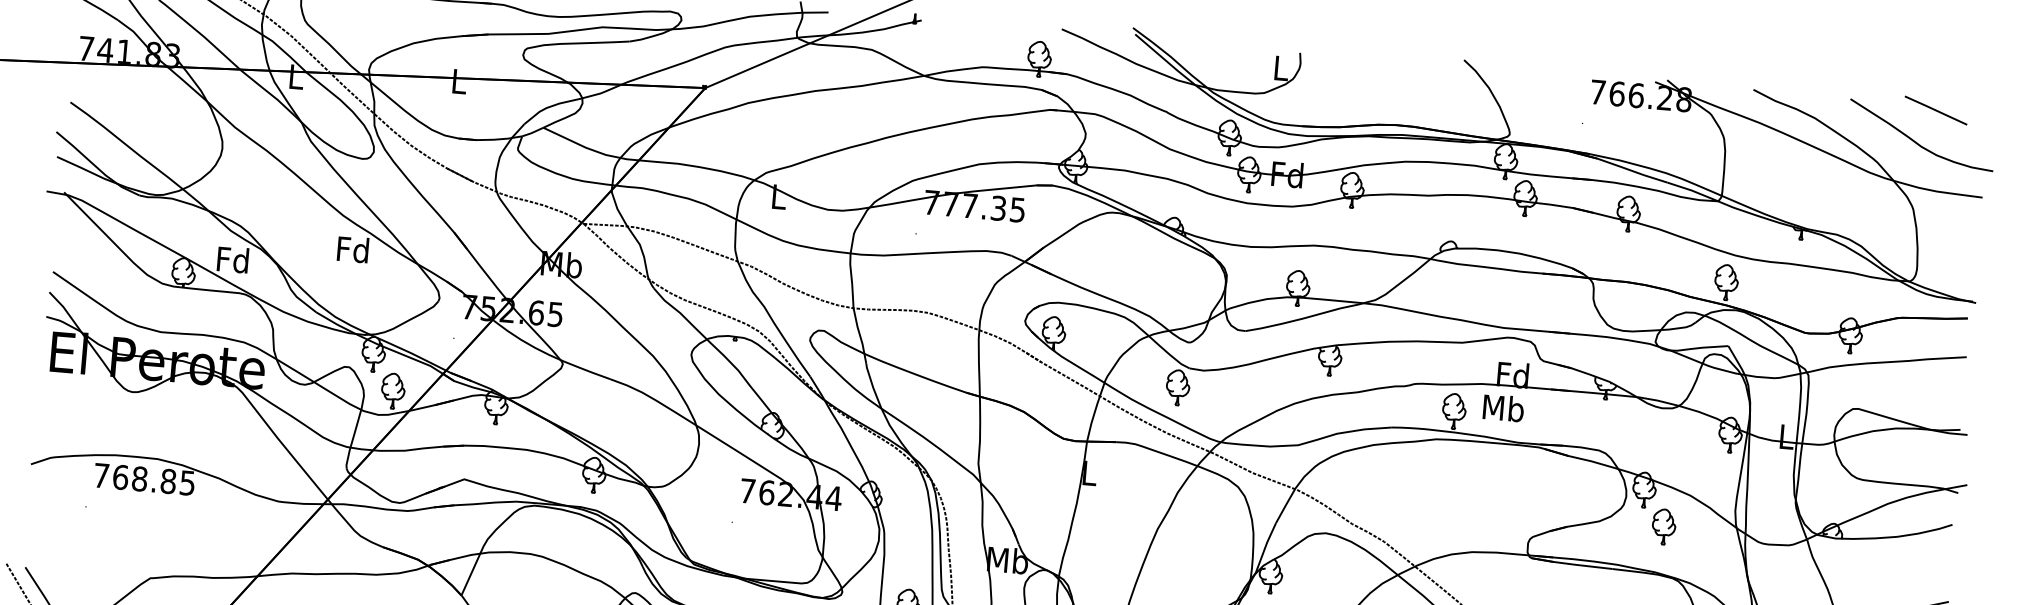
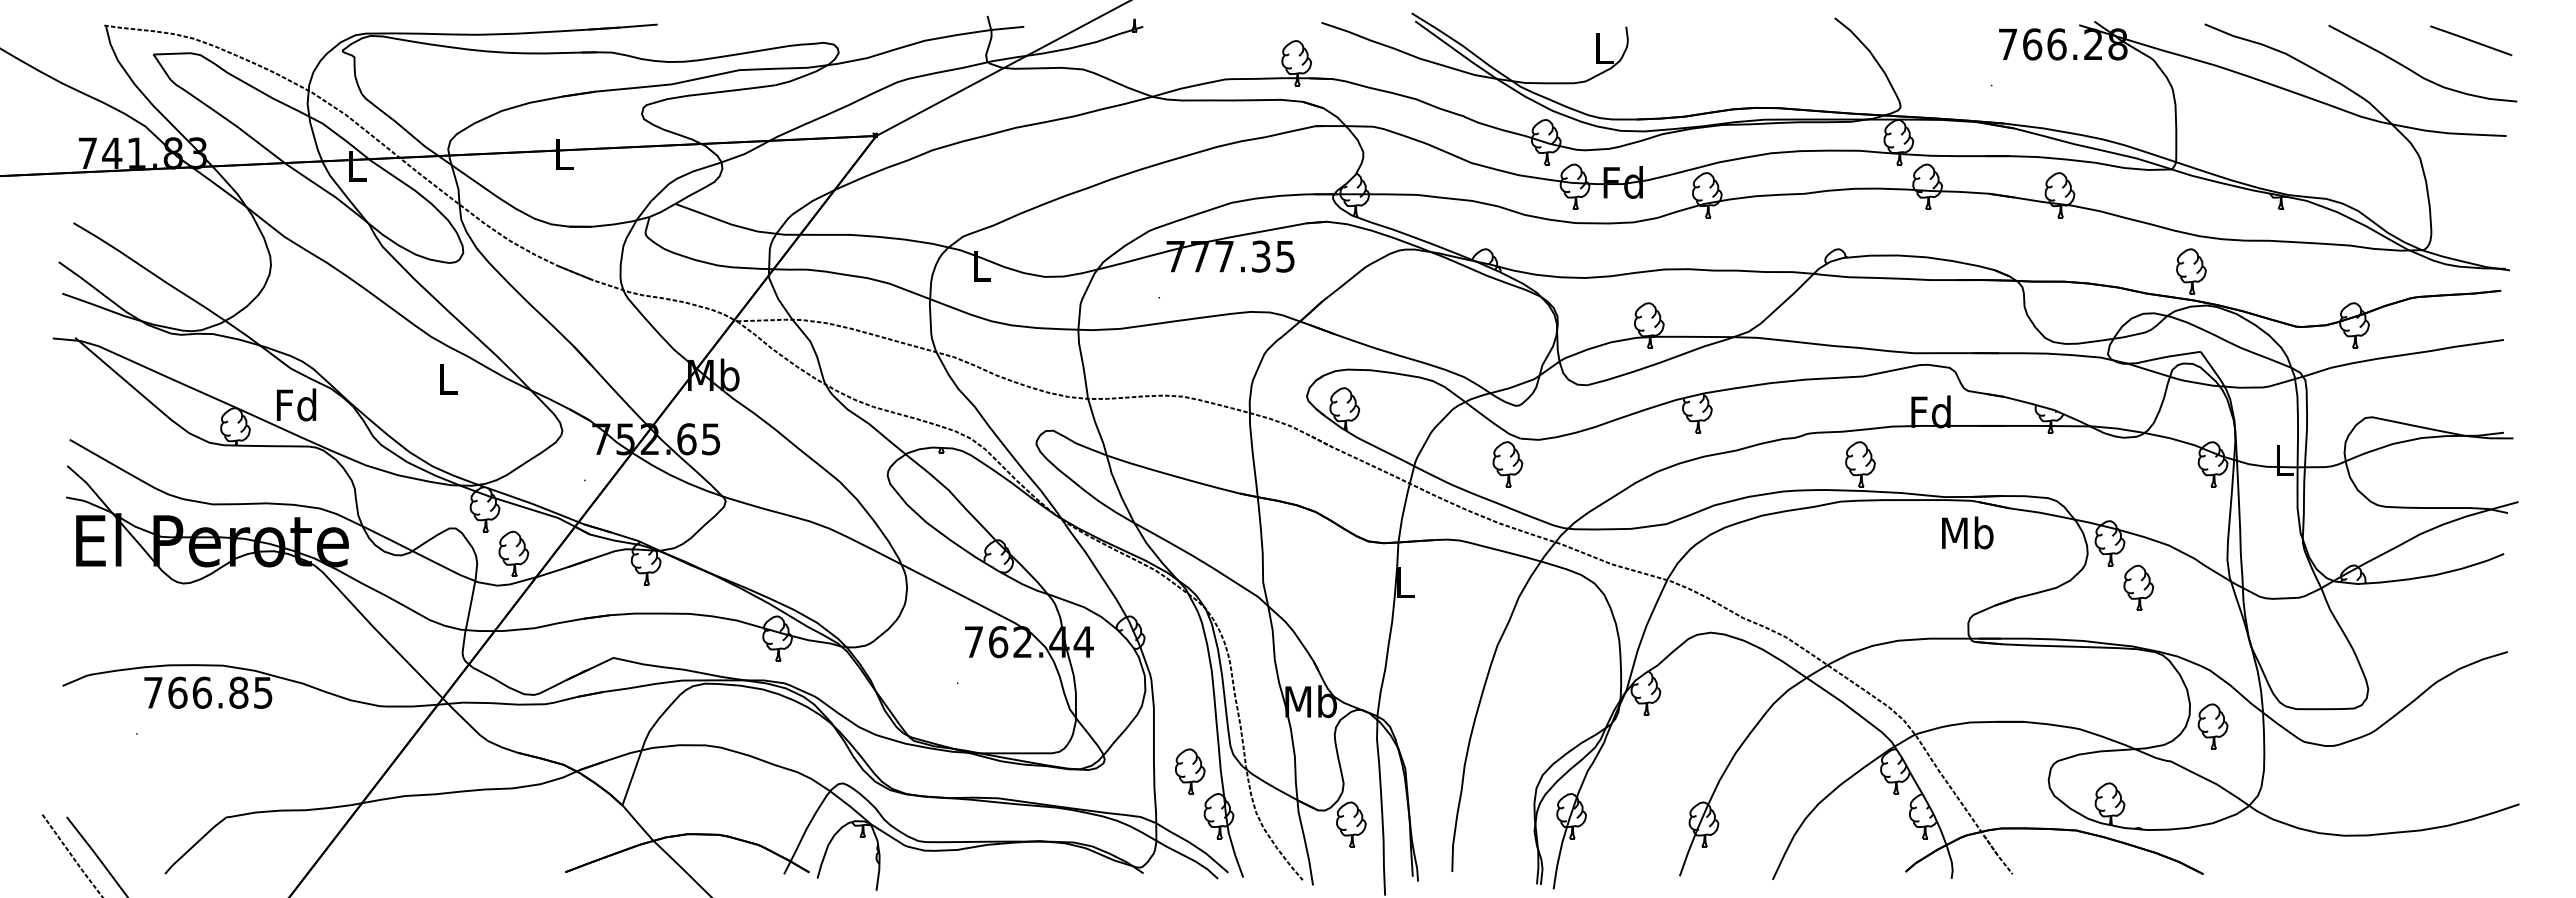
line: (1936, 110) -> (2471, 40), moved
text: (353, 249) -> (447, 378), Fd -> L
text: (1503, 407) -> (1967, 532), moved
text: (140, 478) -> (202, 692), 768.85 -> 766.85

